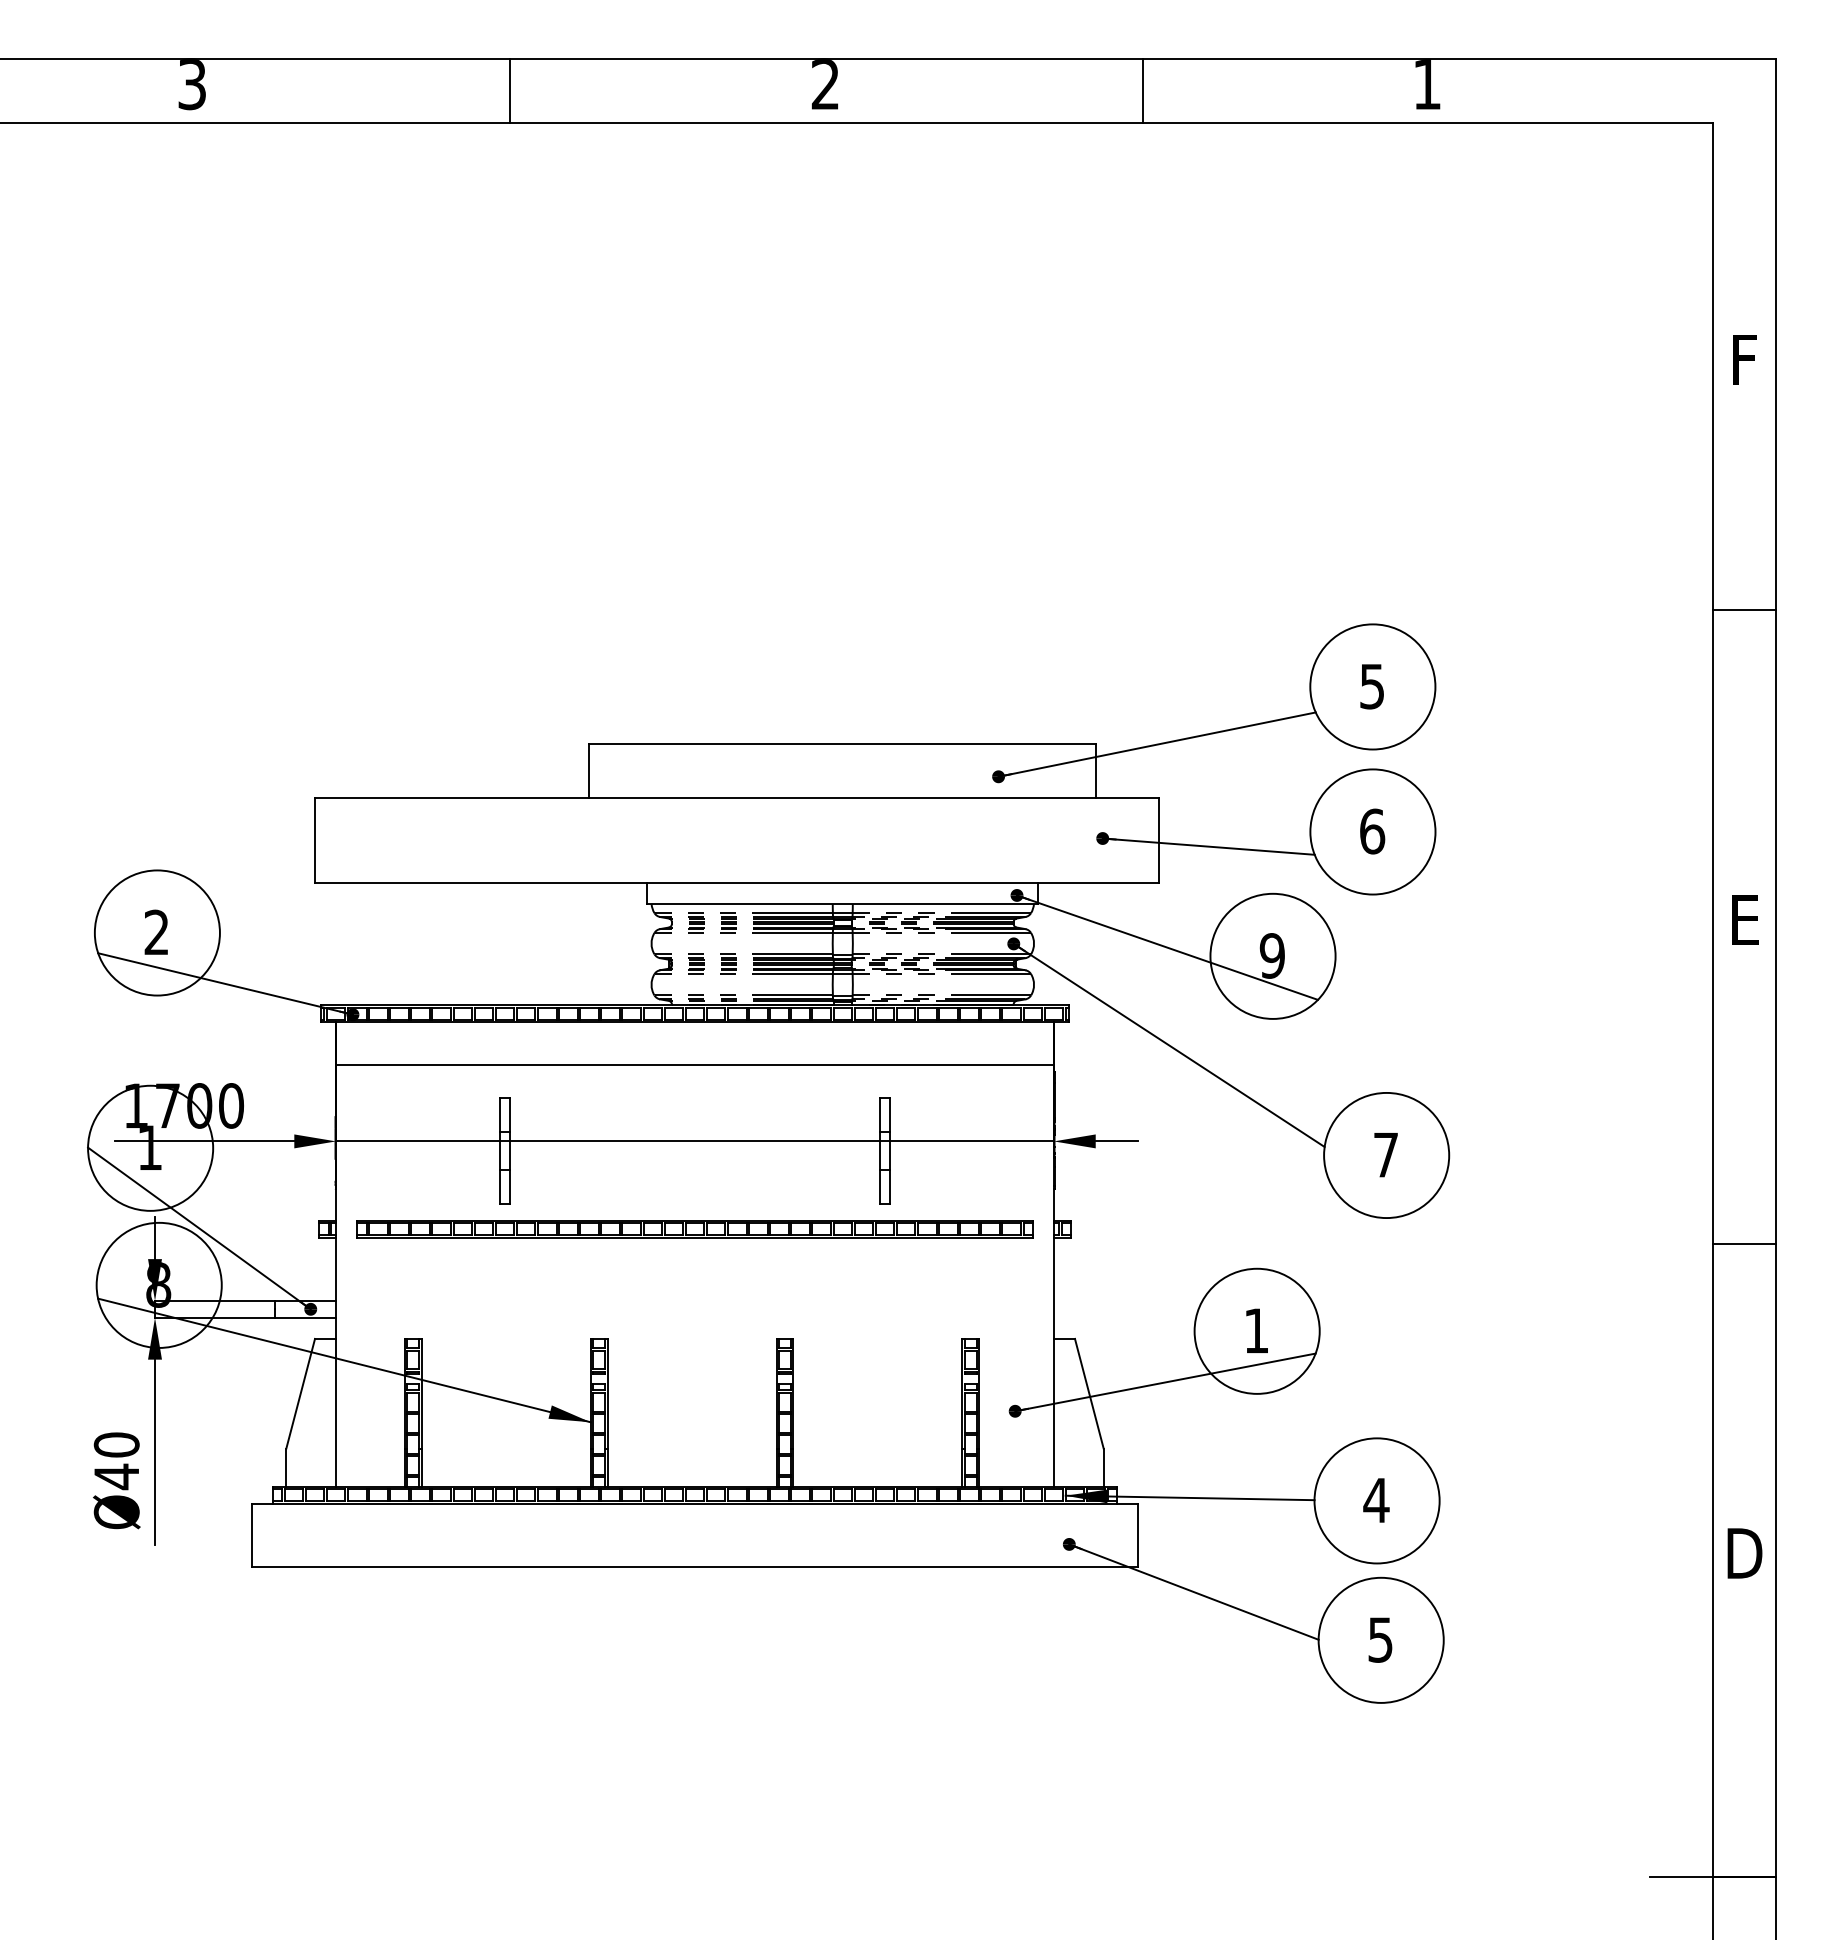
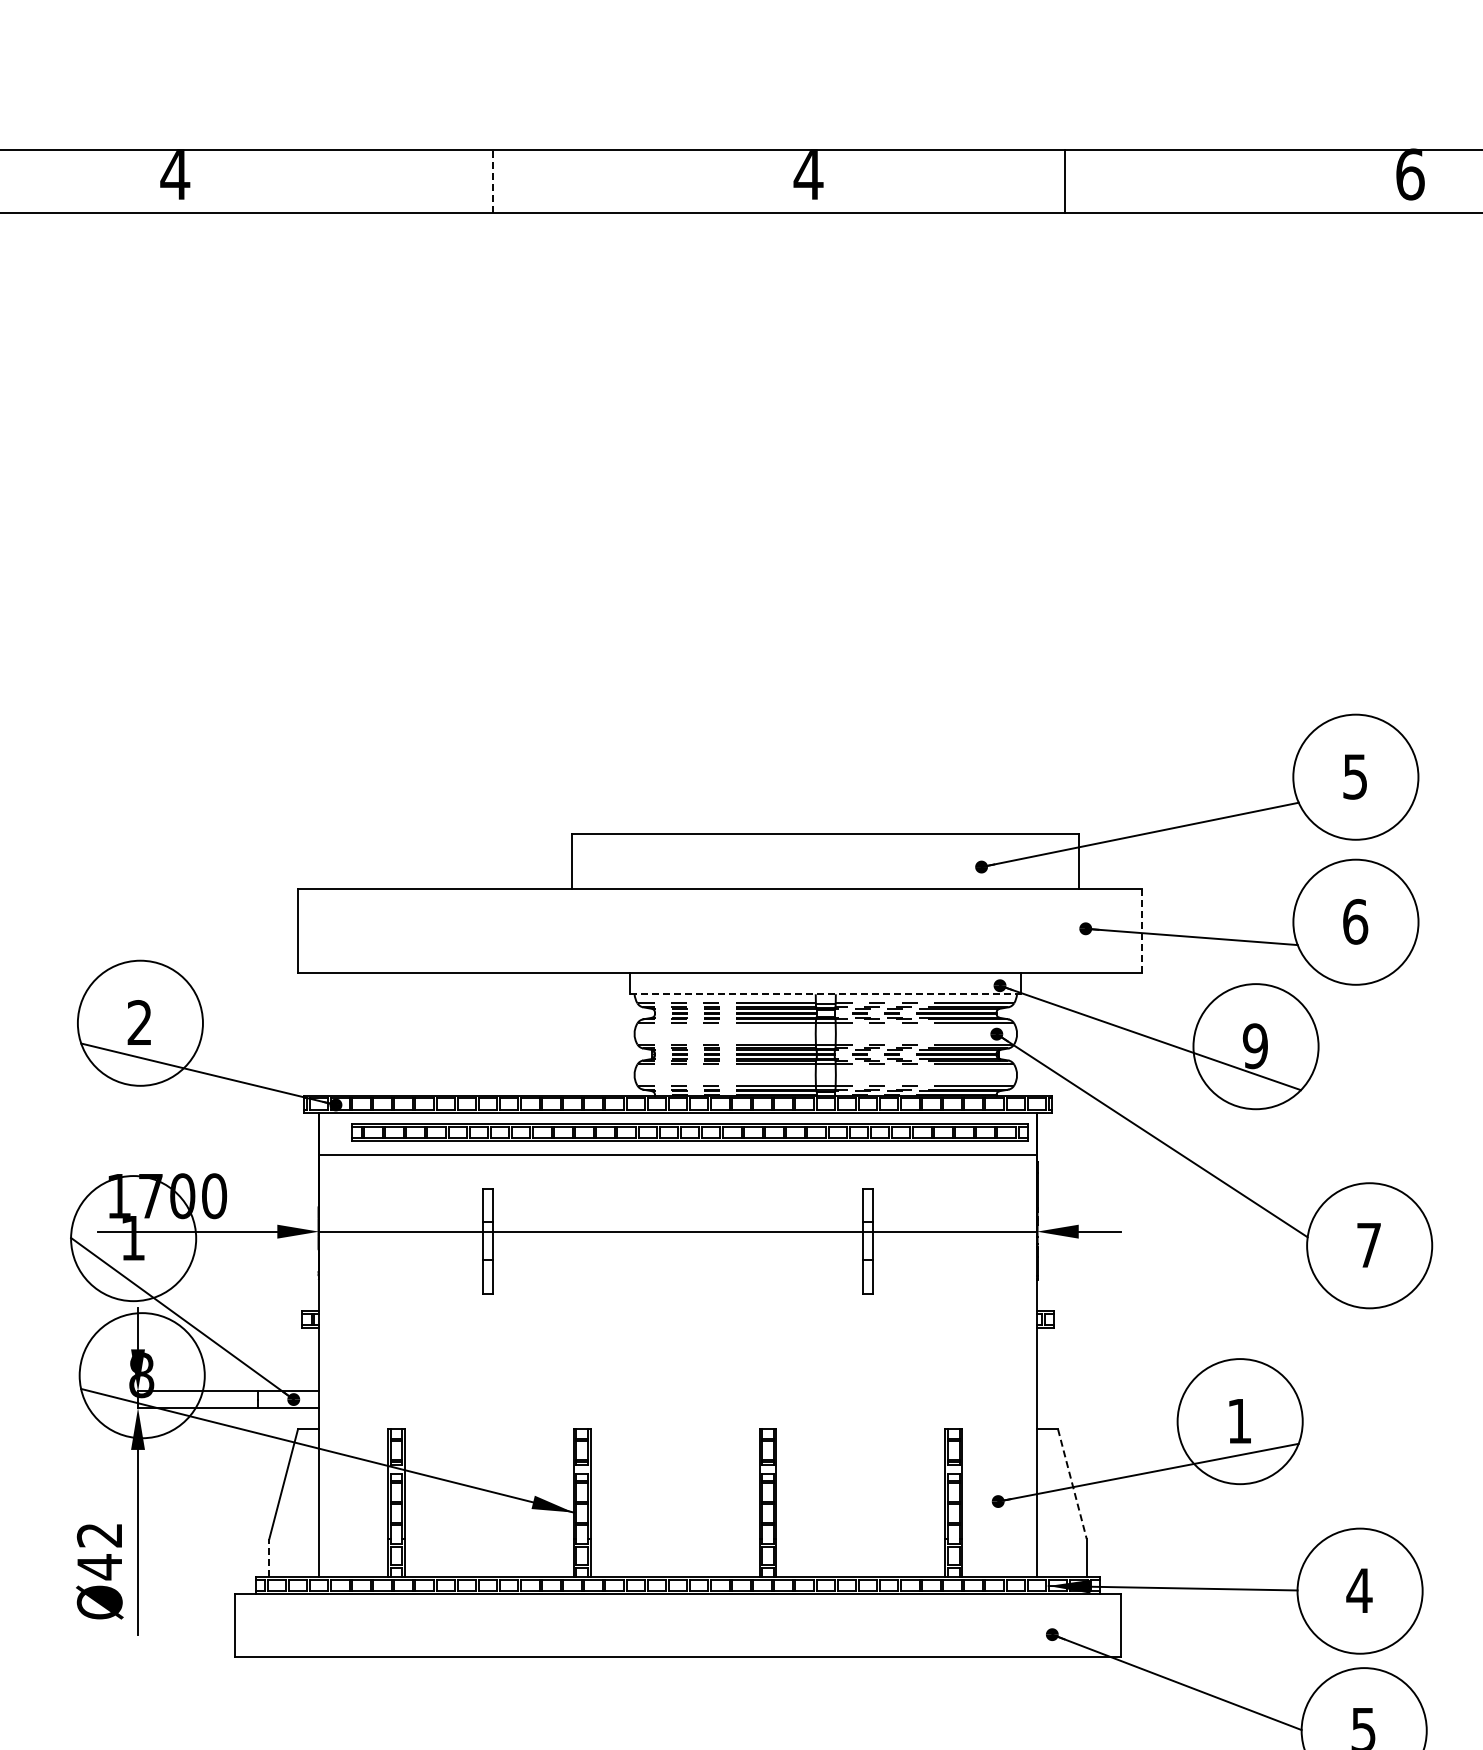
text: (825, 84) -> (808, 174), 2 -> 4
text: (192, 85) -> (175, 175), 3 -> 4
text: (1427, 85) -> (1410, 175), 1 -> 6
line: (509, 90) -> (492, 180), solid -> dashed
line: (1142, 90) -> (1064, 180), moved
line: (1159, 840) -> (1142, 930), solid -> dashed
line: (843, 904) -> (826, 994), solid -> dashed
part: (694, 1229) -> (689, 1132), moved
line: (1089, 1393) -> (1072, 1483), solid -> dashed
text: (116, 1444) -> (99, 1534), Ø40 -> Ø42
line: (286, 1467) -> (269, 1557), solid -> dashed

